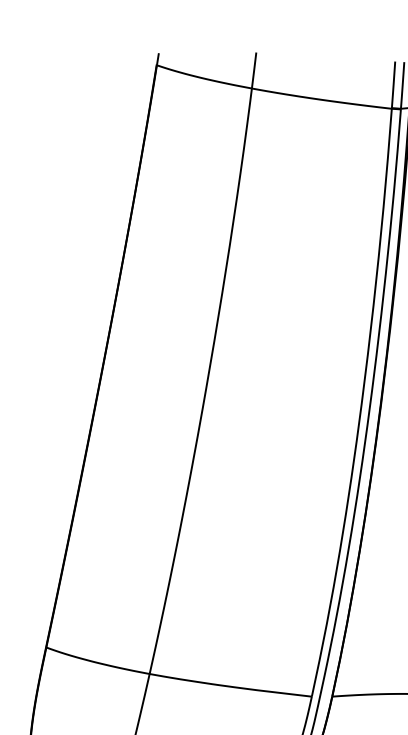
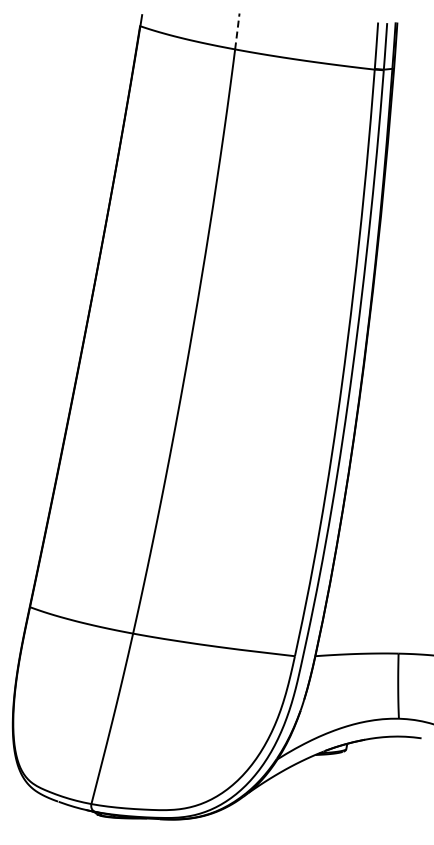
line: (254, 70) -> (237, 31), solid -> dashed

